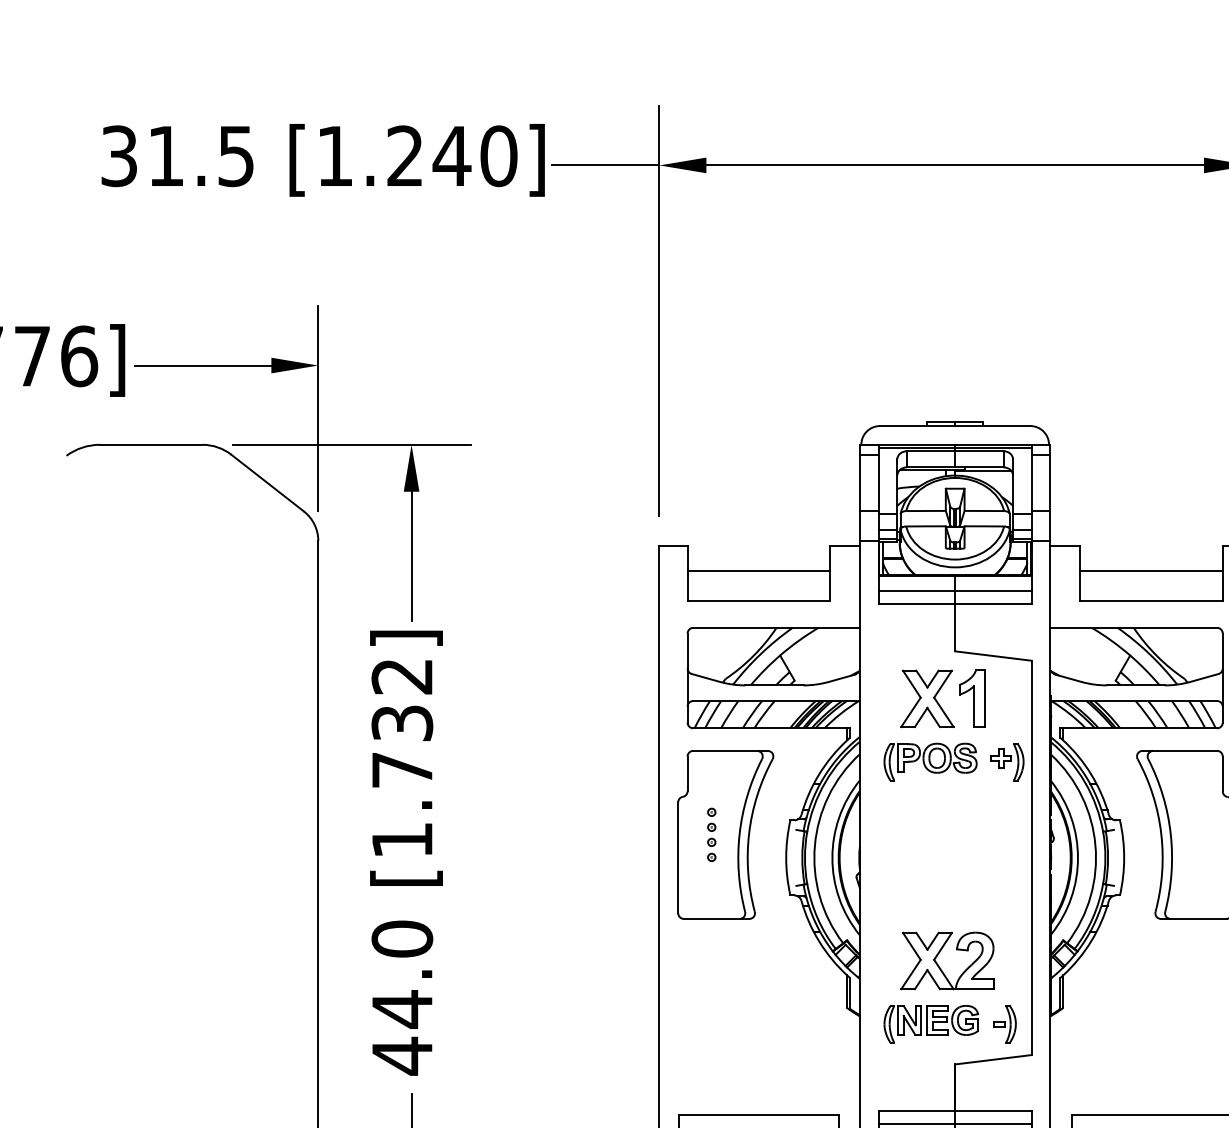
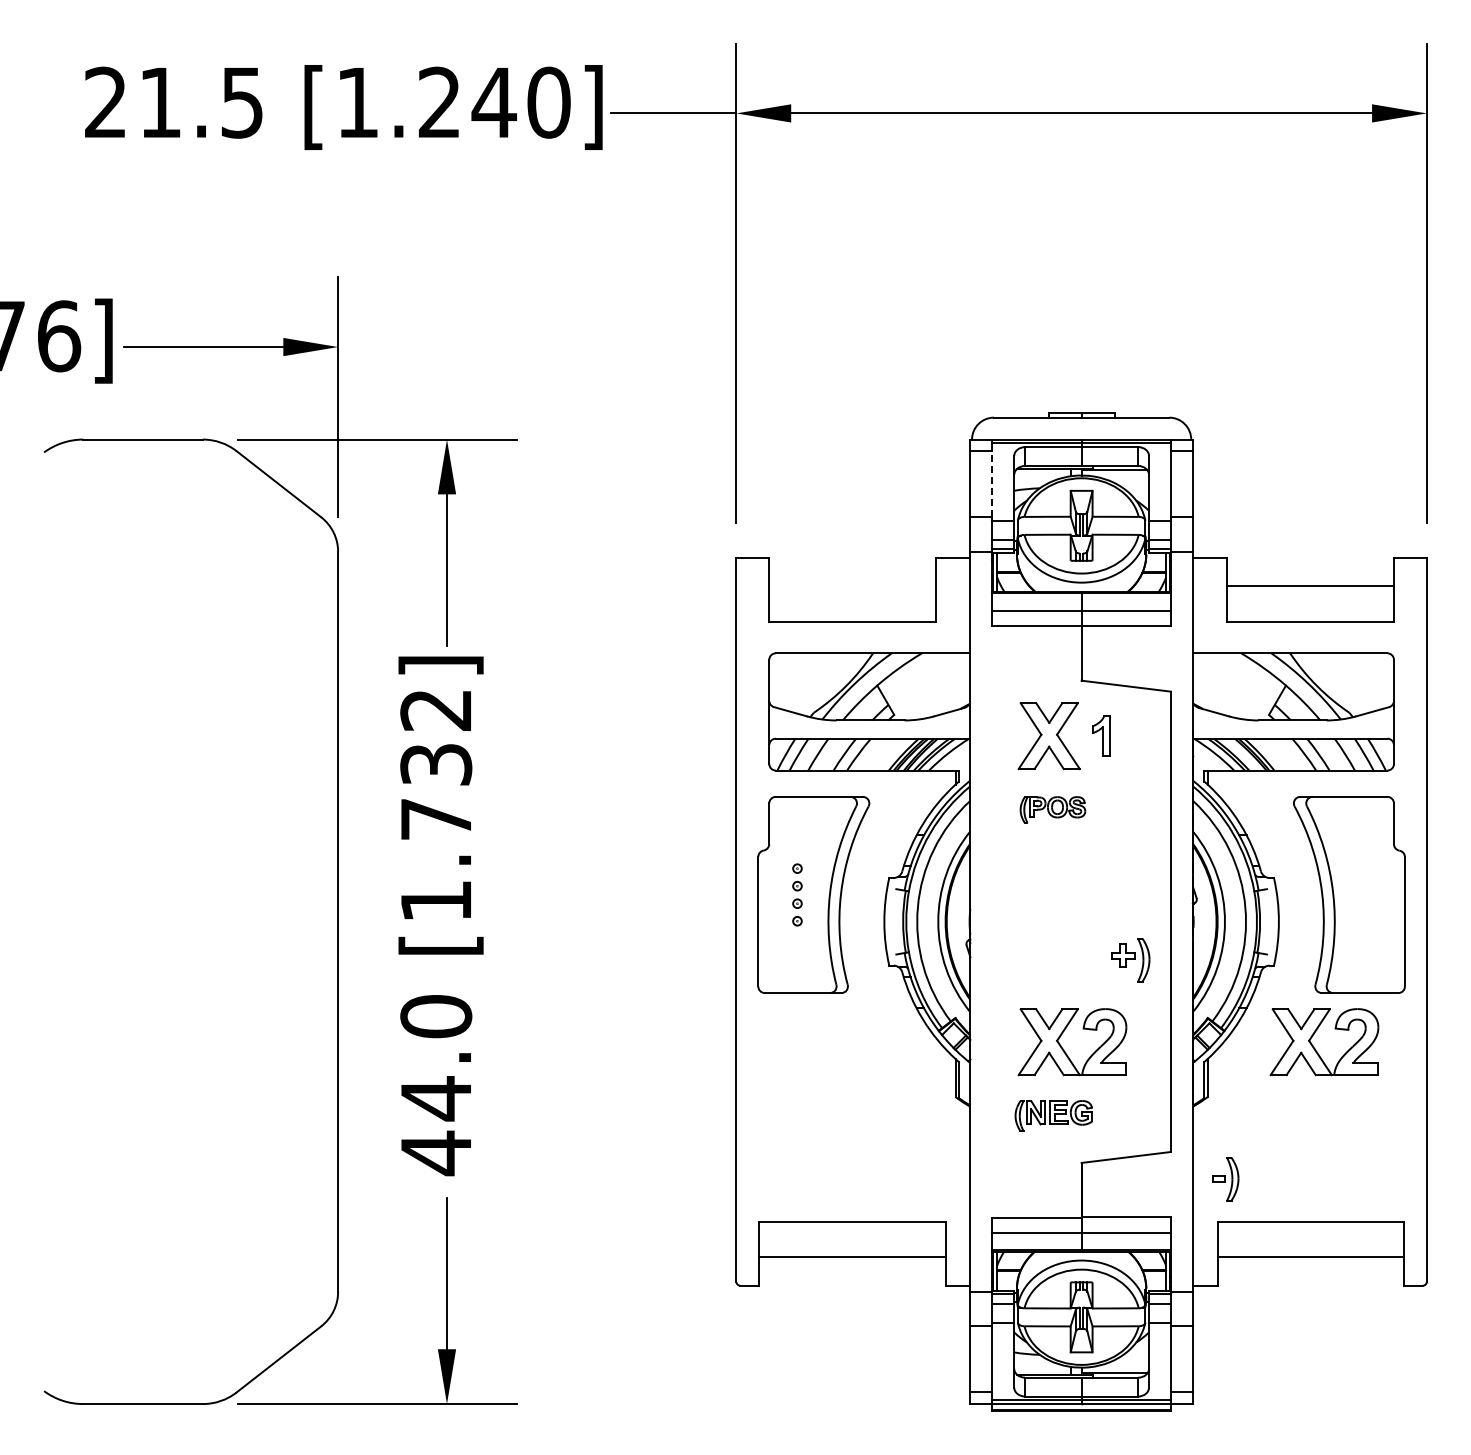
text: (119, 156) -> (105, 102), 31.5 -> 21.5
line: (878, 482) -> (992, 483), solid -> dashed
line: (758, 570) -> (852, 586), removed
part: (972, 698) -> (1101, 735), size x0.6
part: (930, 761) -> (1052, 809), size x0.6
part: (1007, 762) -> (1130, 960), moved
part: (1155, 966) -> (1315, 1048), added
part: (931, 1023) -> (1053, 1115), size x0.7
part: (1004, 1024) -> (1225, 1179), moved

